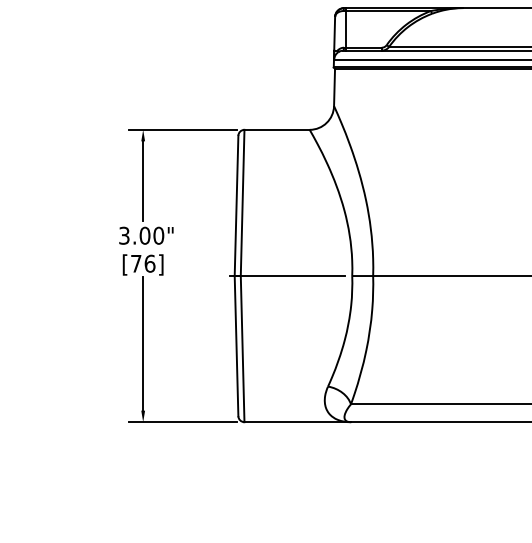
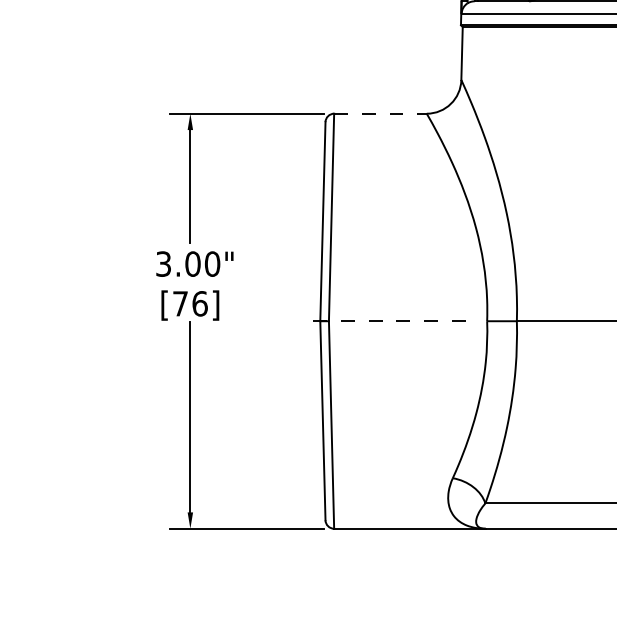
line: (277, 129) -> (381, 113), solid -> dashed
line: (287, 276) -> (395, 321), solid -> dashed

